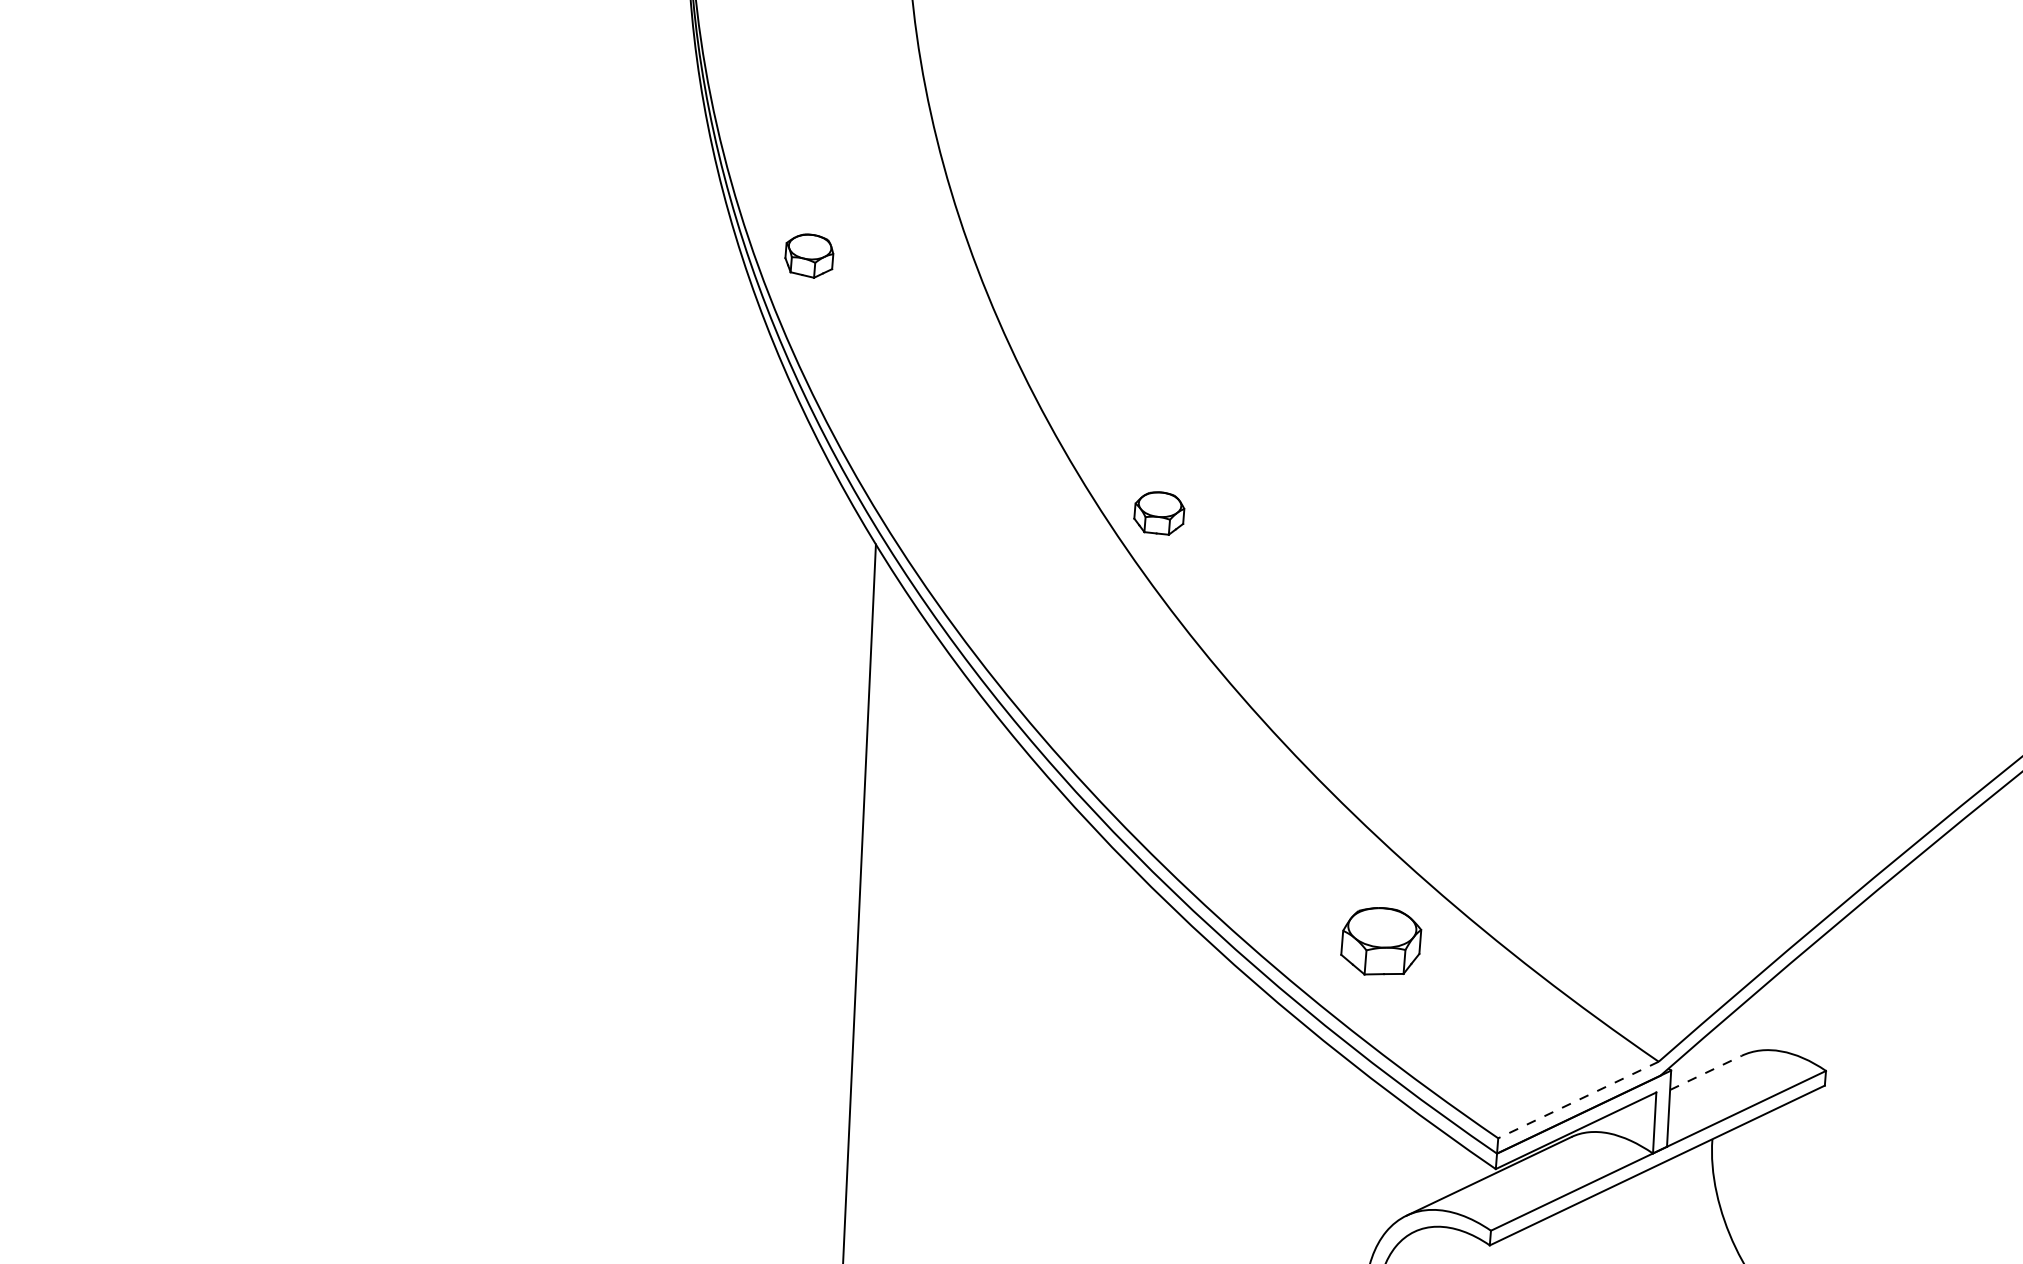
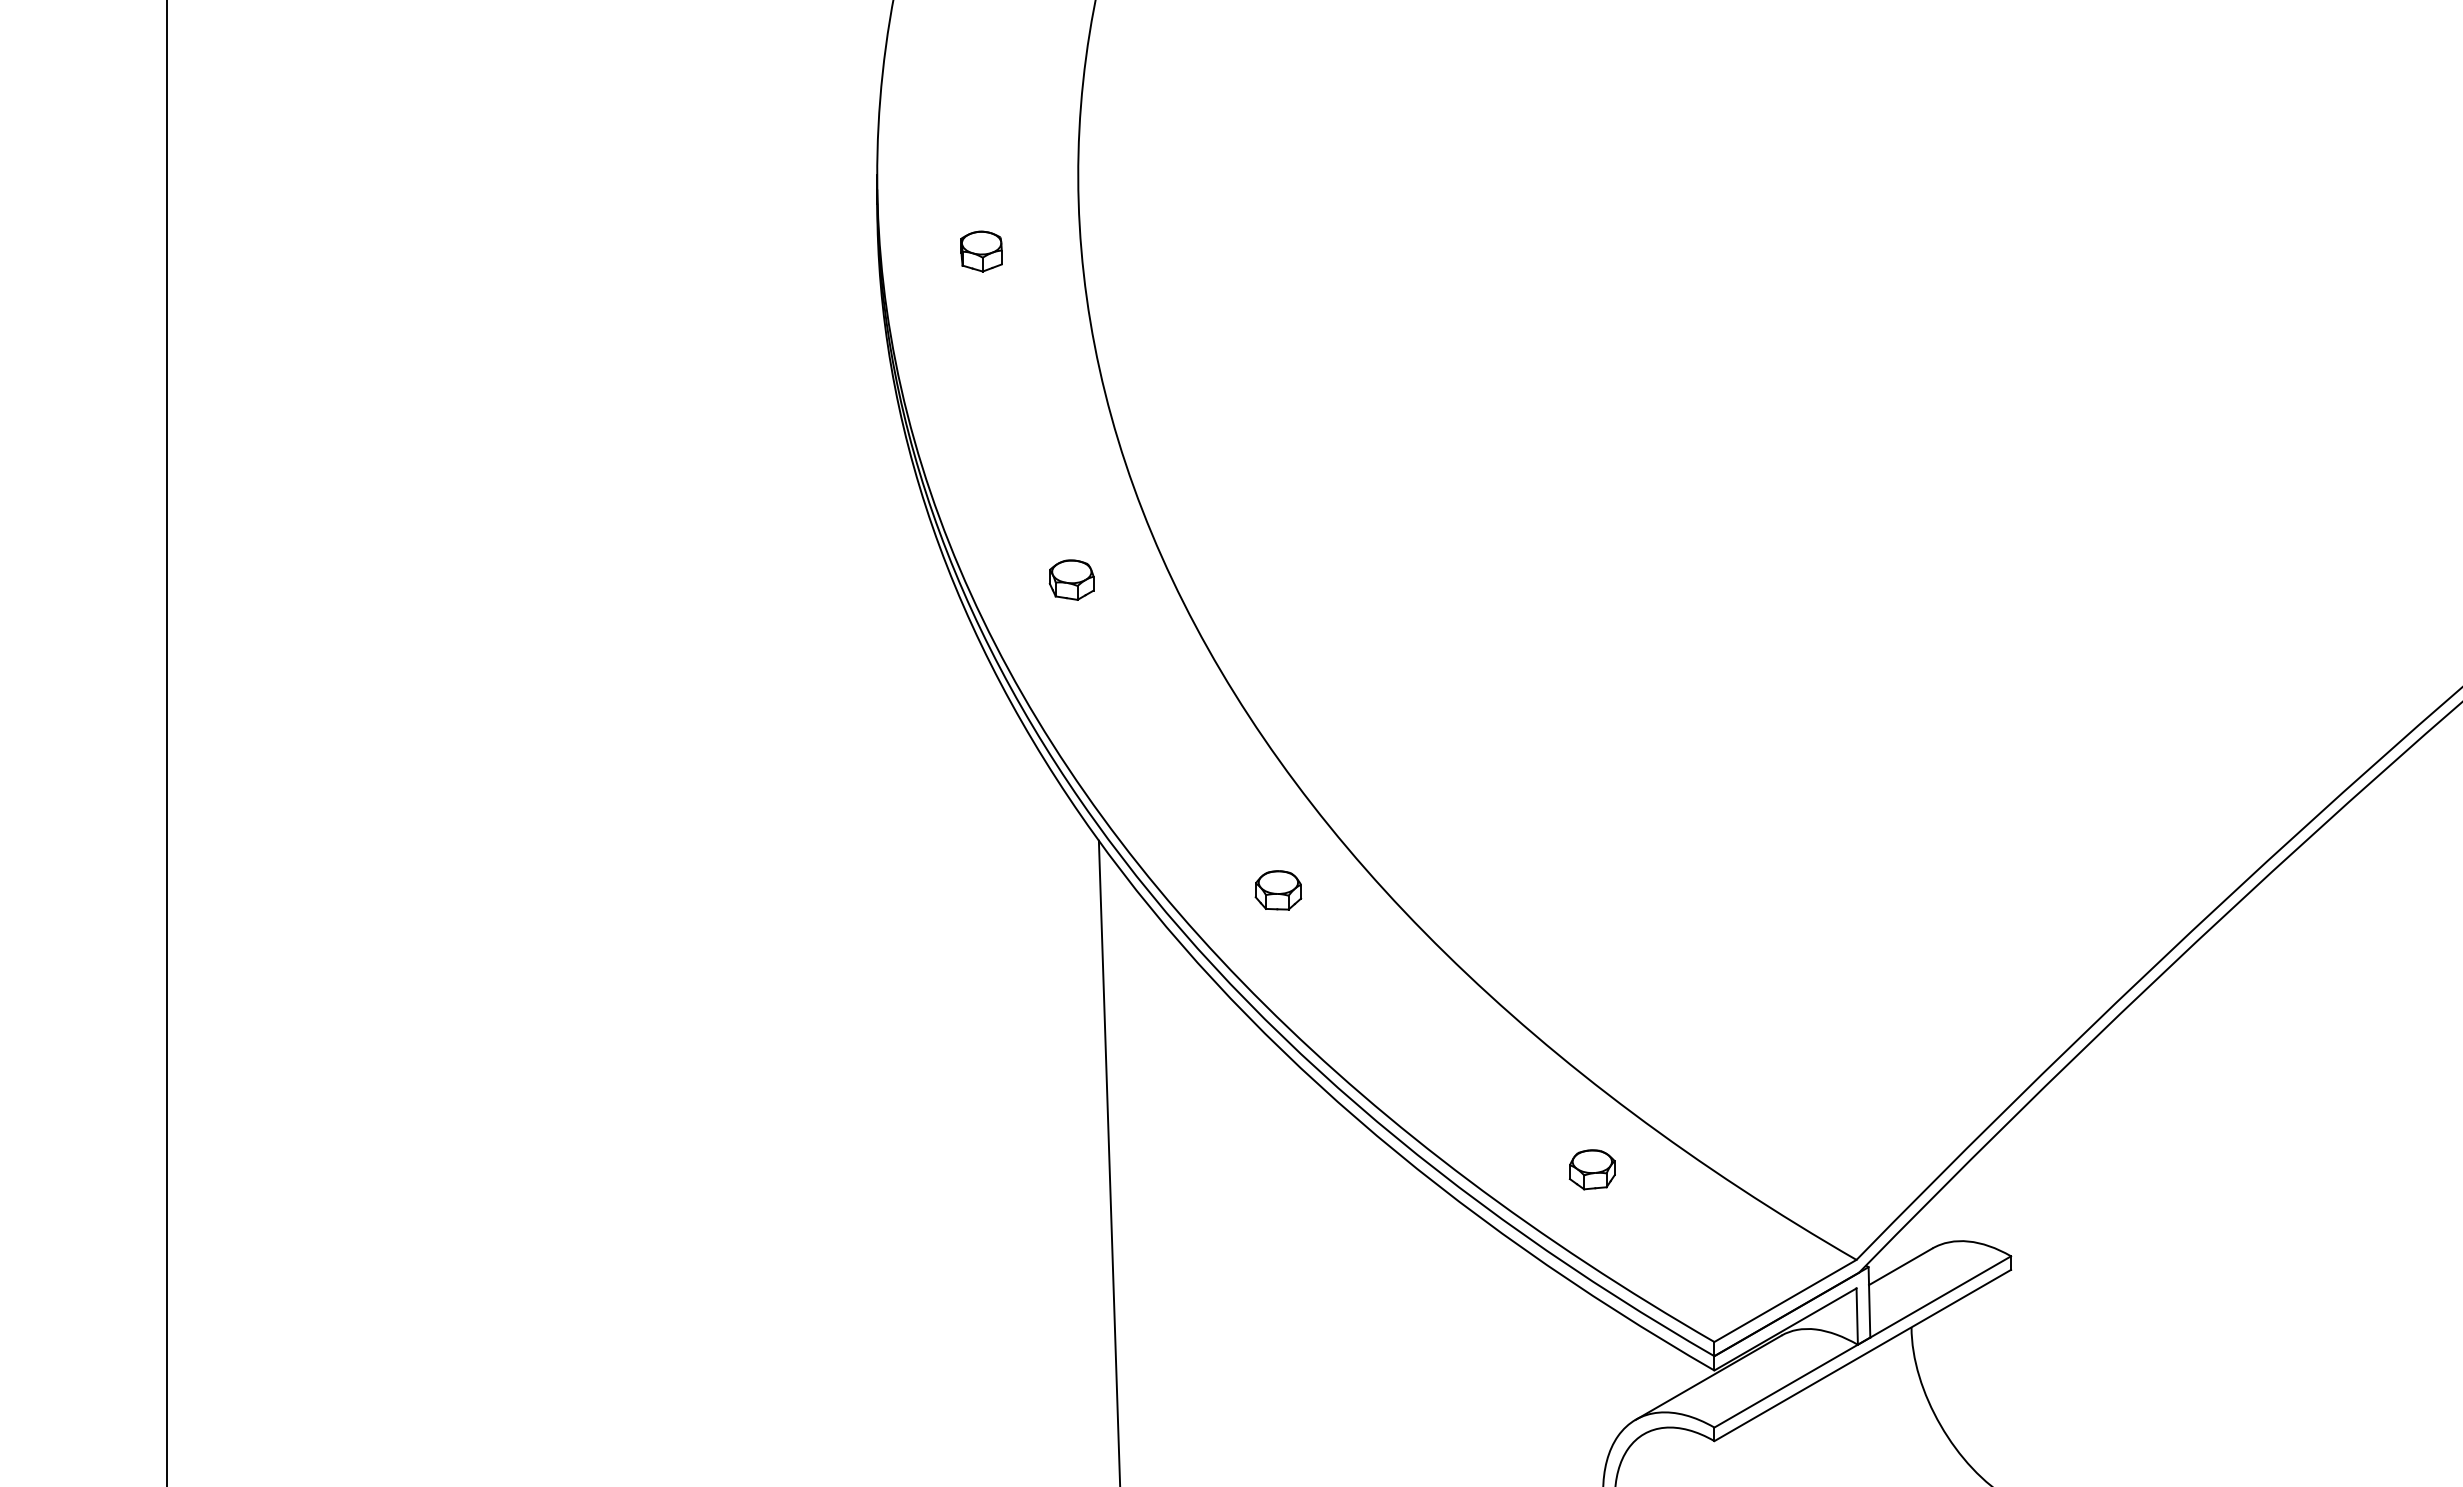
part: (809, 255) -> (1071, 579), moved
part: (1159, 513) -> (1278, 890), moved
part: (1380, 941) -> (1591, 1169), size x0.62
line: (1705, 1072) -> (1900, 1266), dashed -> solid
line: (1578, 1100) -> (1785, 1301), dashed -> solid

